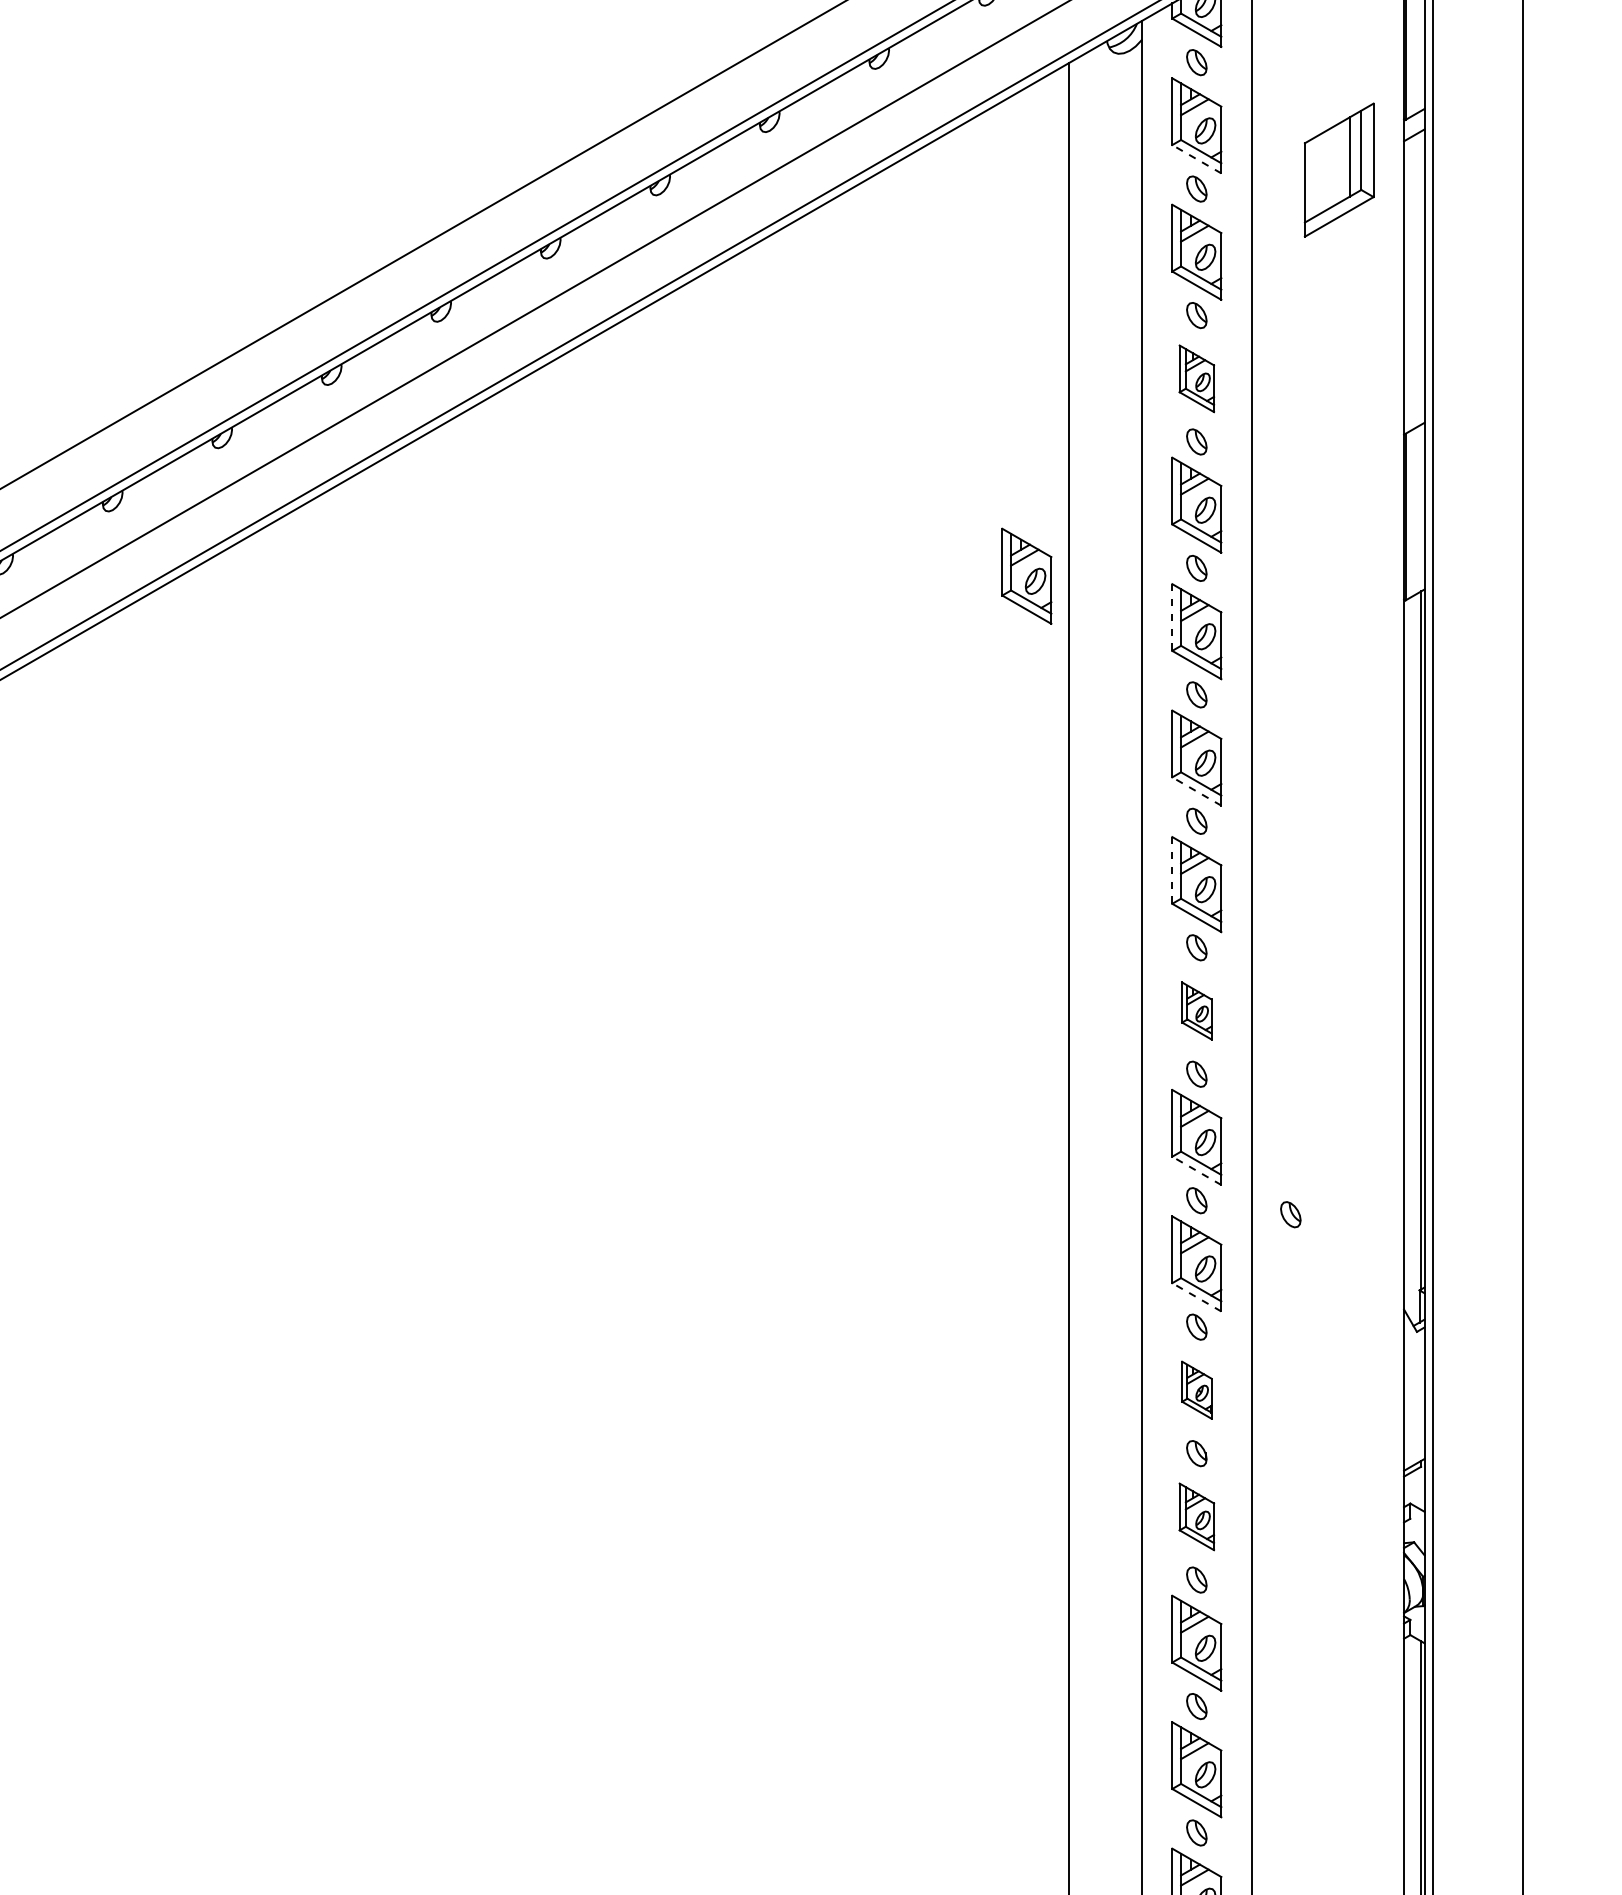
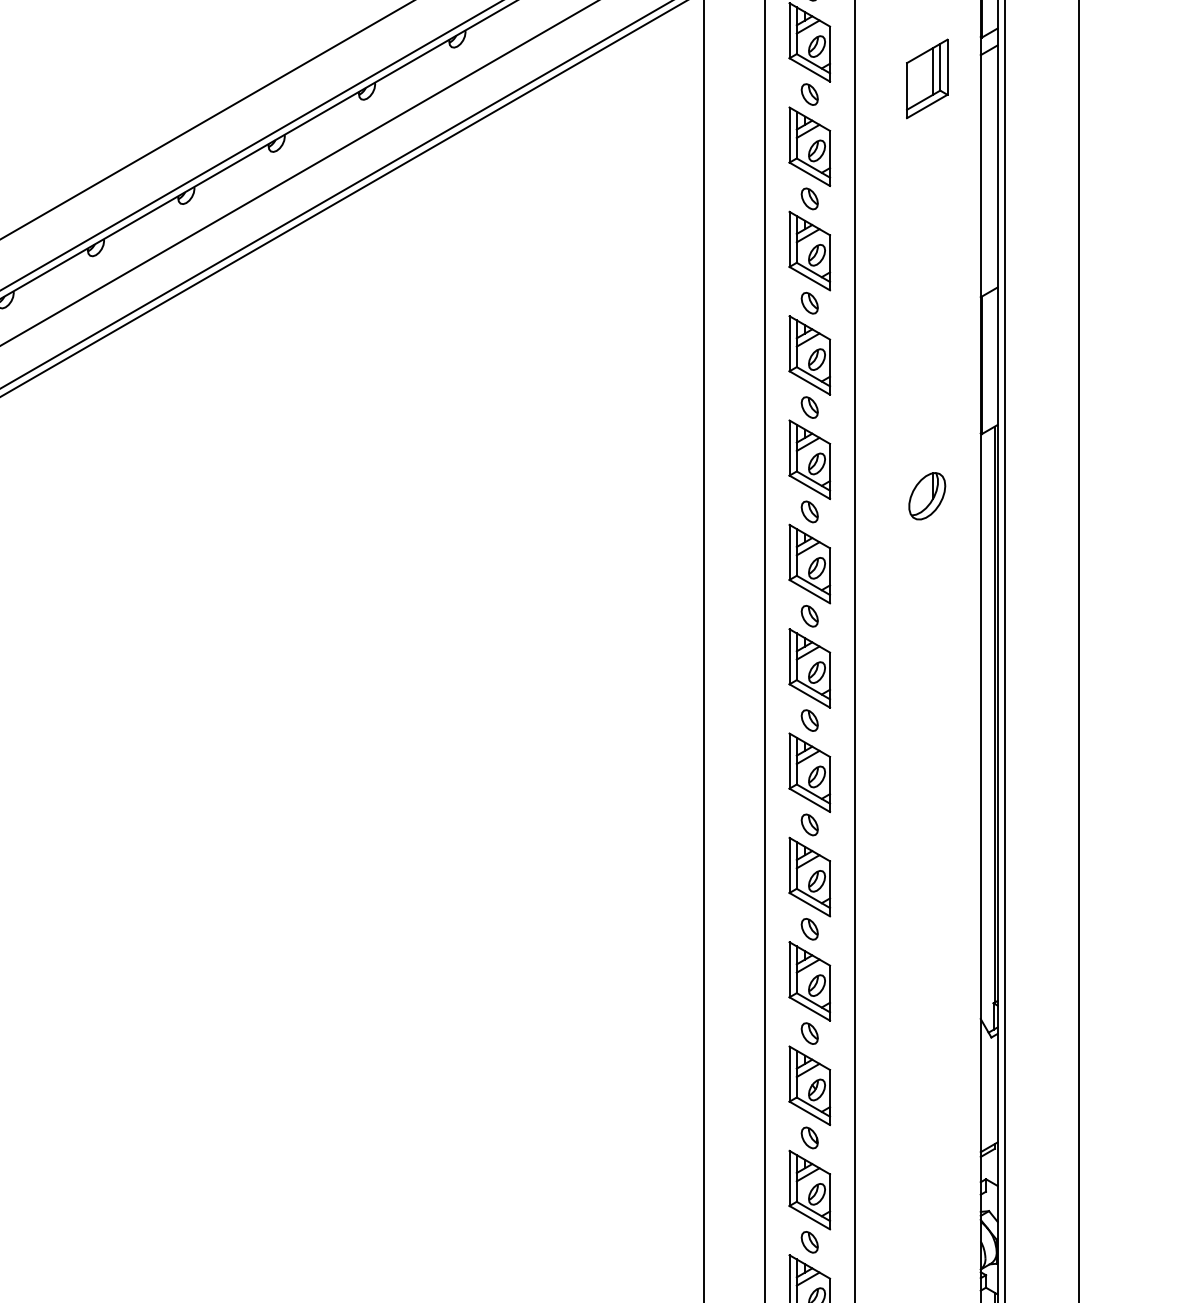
line: (1196, 159) -> (809, 70), dashed -> solid
part: (1338, 169) -> (926, 78), size x0.71
part: (1196, 378) -> (809, 250), size x1.43
part: (1026, 575) -> (669, 413), removed
line: (1172, 617) -> (789, 448), dashed -> solid
part: (1338, 675) -> (926, 495), added
line: (1196, 791) -> (809, 591), dashed -> solid
line: (1172, 869) -> (789, 656), dashed -> solid
part: (1196, 1010) -> (809, 772), size x1.67
line: (1196, 1170) -> (809, 904), dashed -> solid
part: (1290, 1214) -> (887, 940), removed
line: (1196, 1297) -> (809, 1009), dashed -> solid
part: (1196, 1389) -> (809, 1085), size x1.67
part: (1196, 1516) -> (809, 1189), size x1.43

